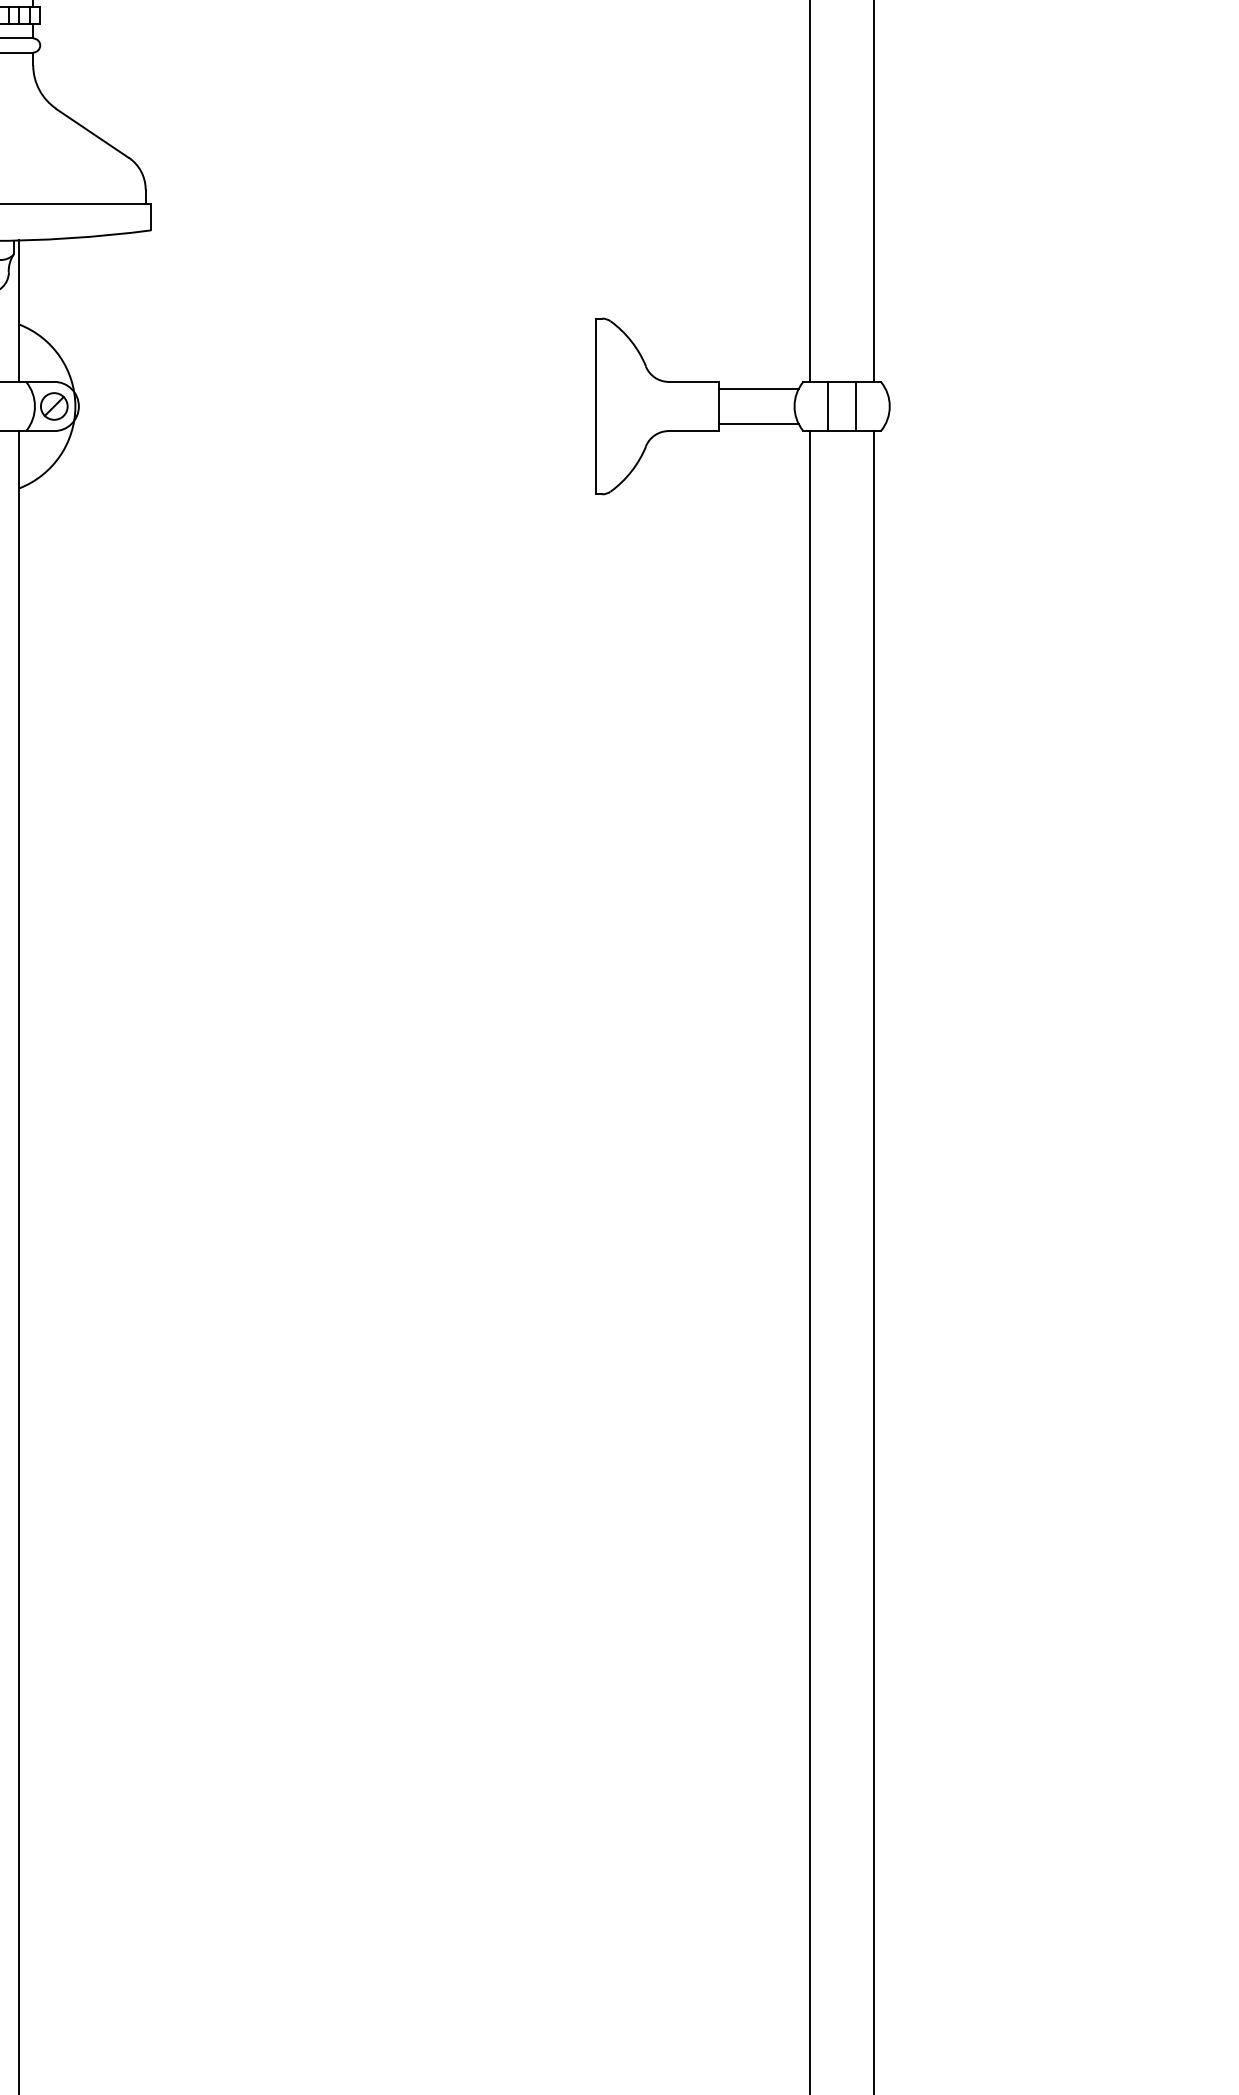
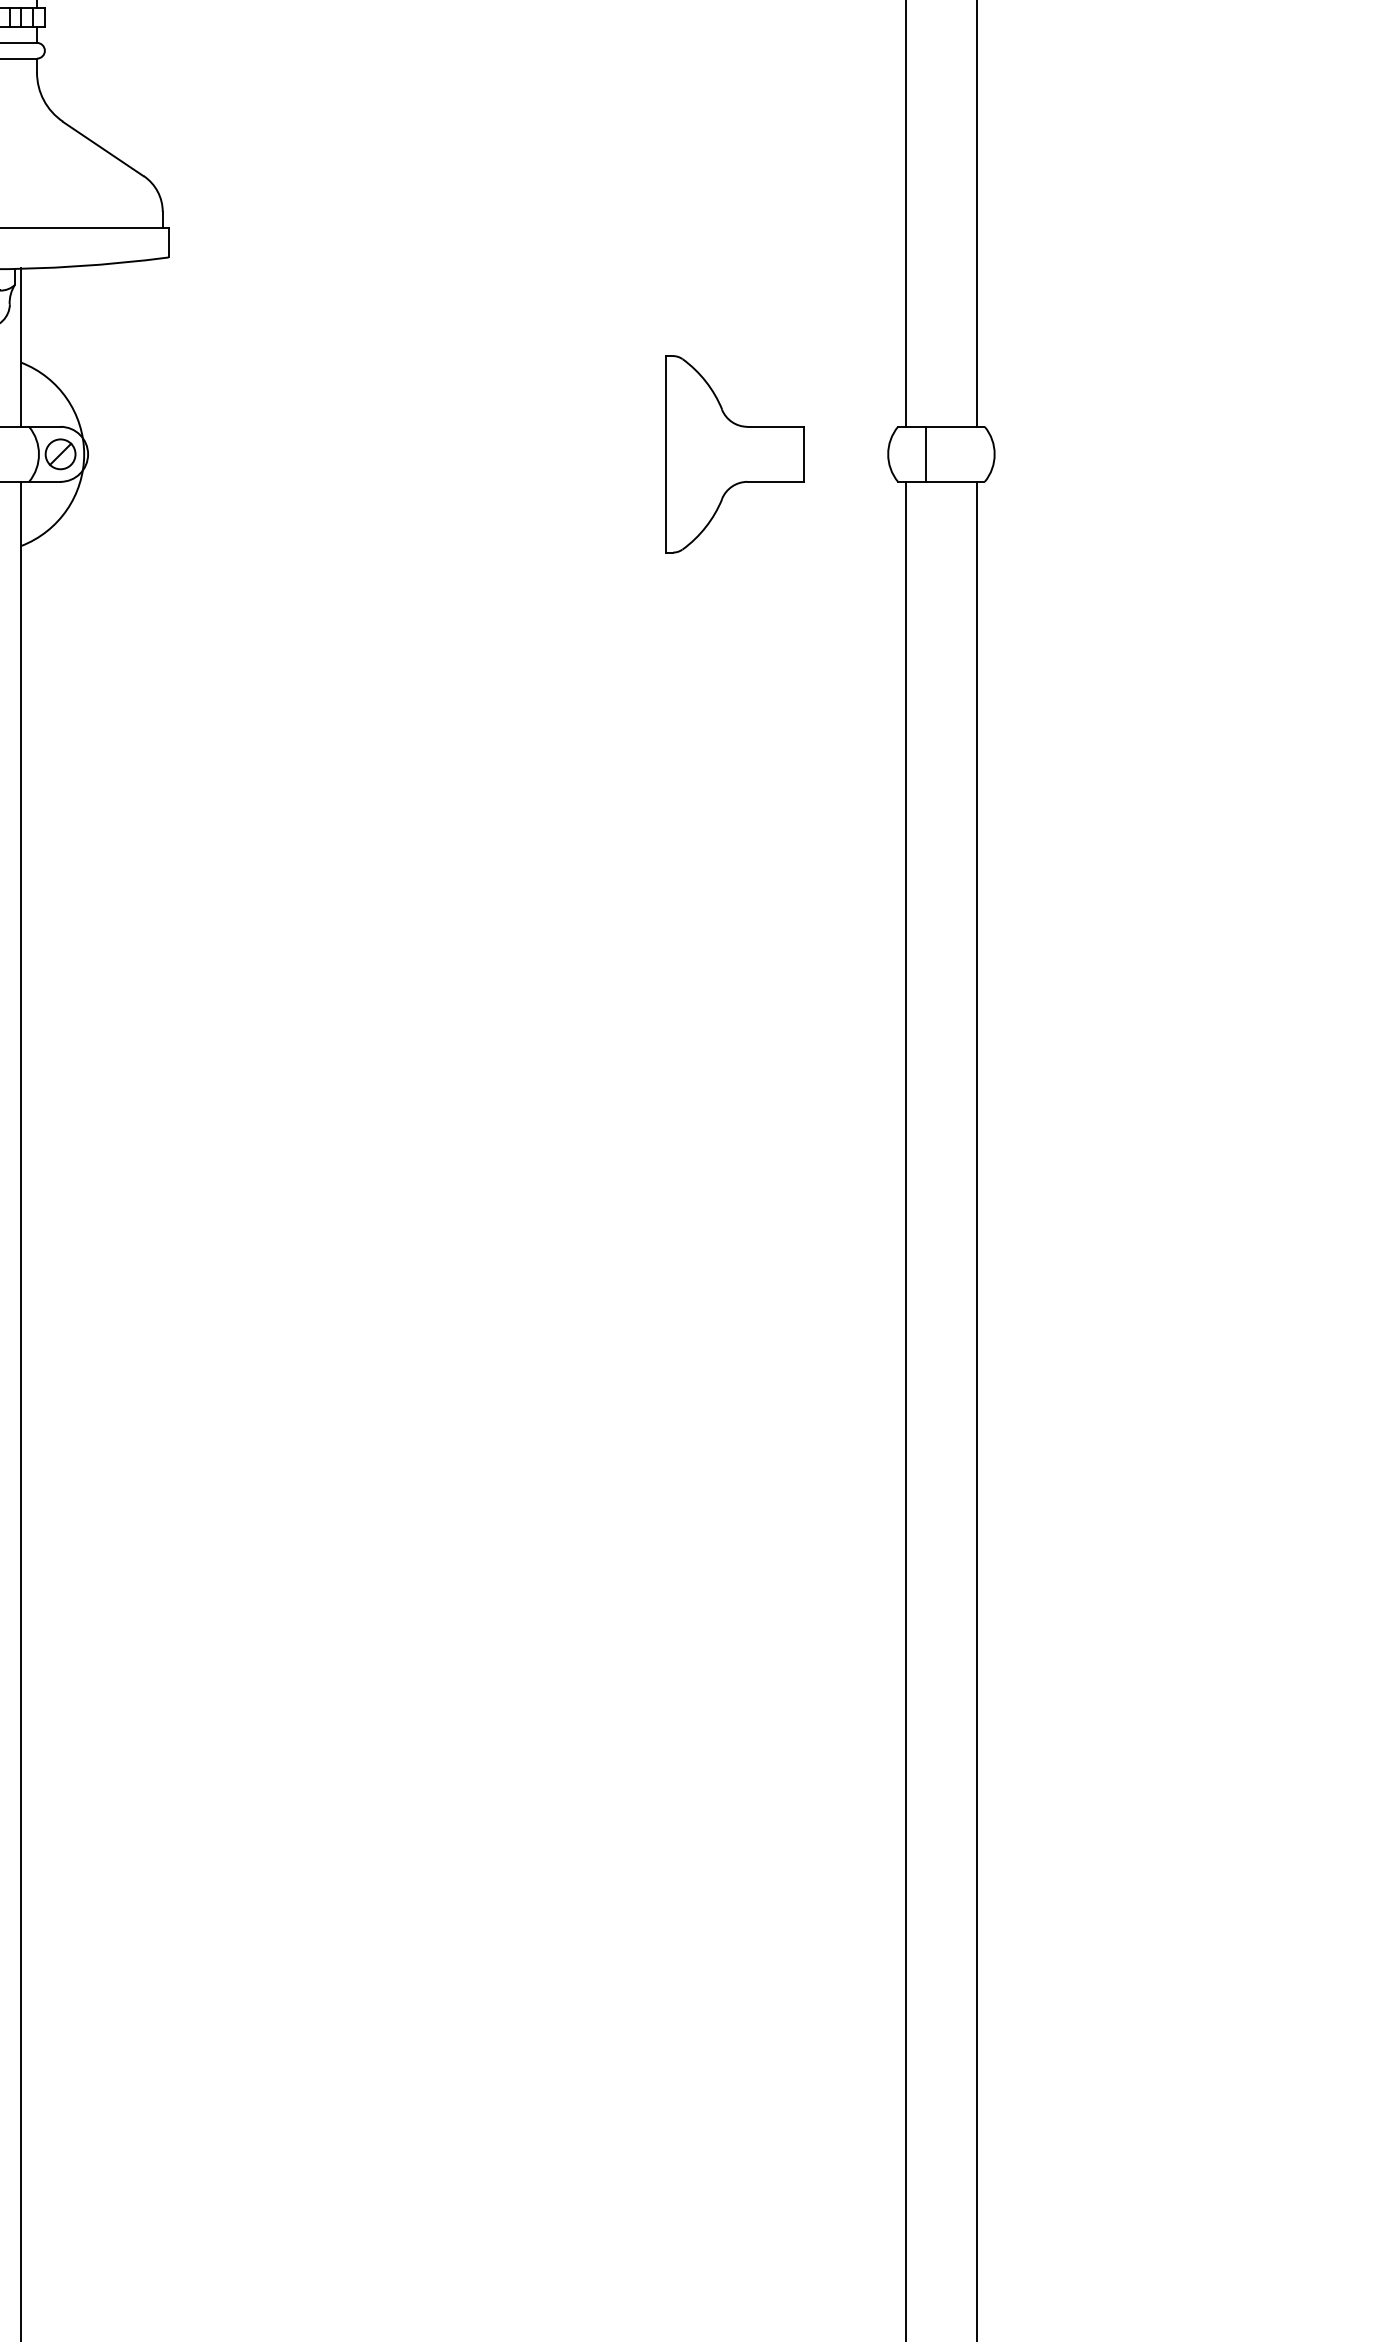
line: (758, 388) -> (847, 434), removed
line: (856, 406) -> (957, 454), removed
line: (758, 424) -> (847, 474), removed

